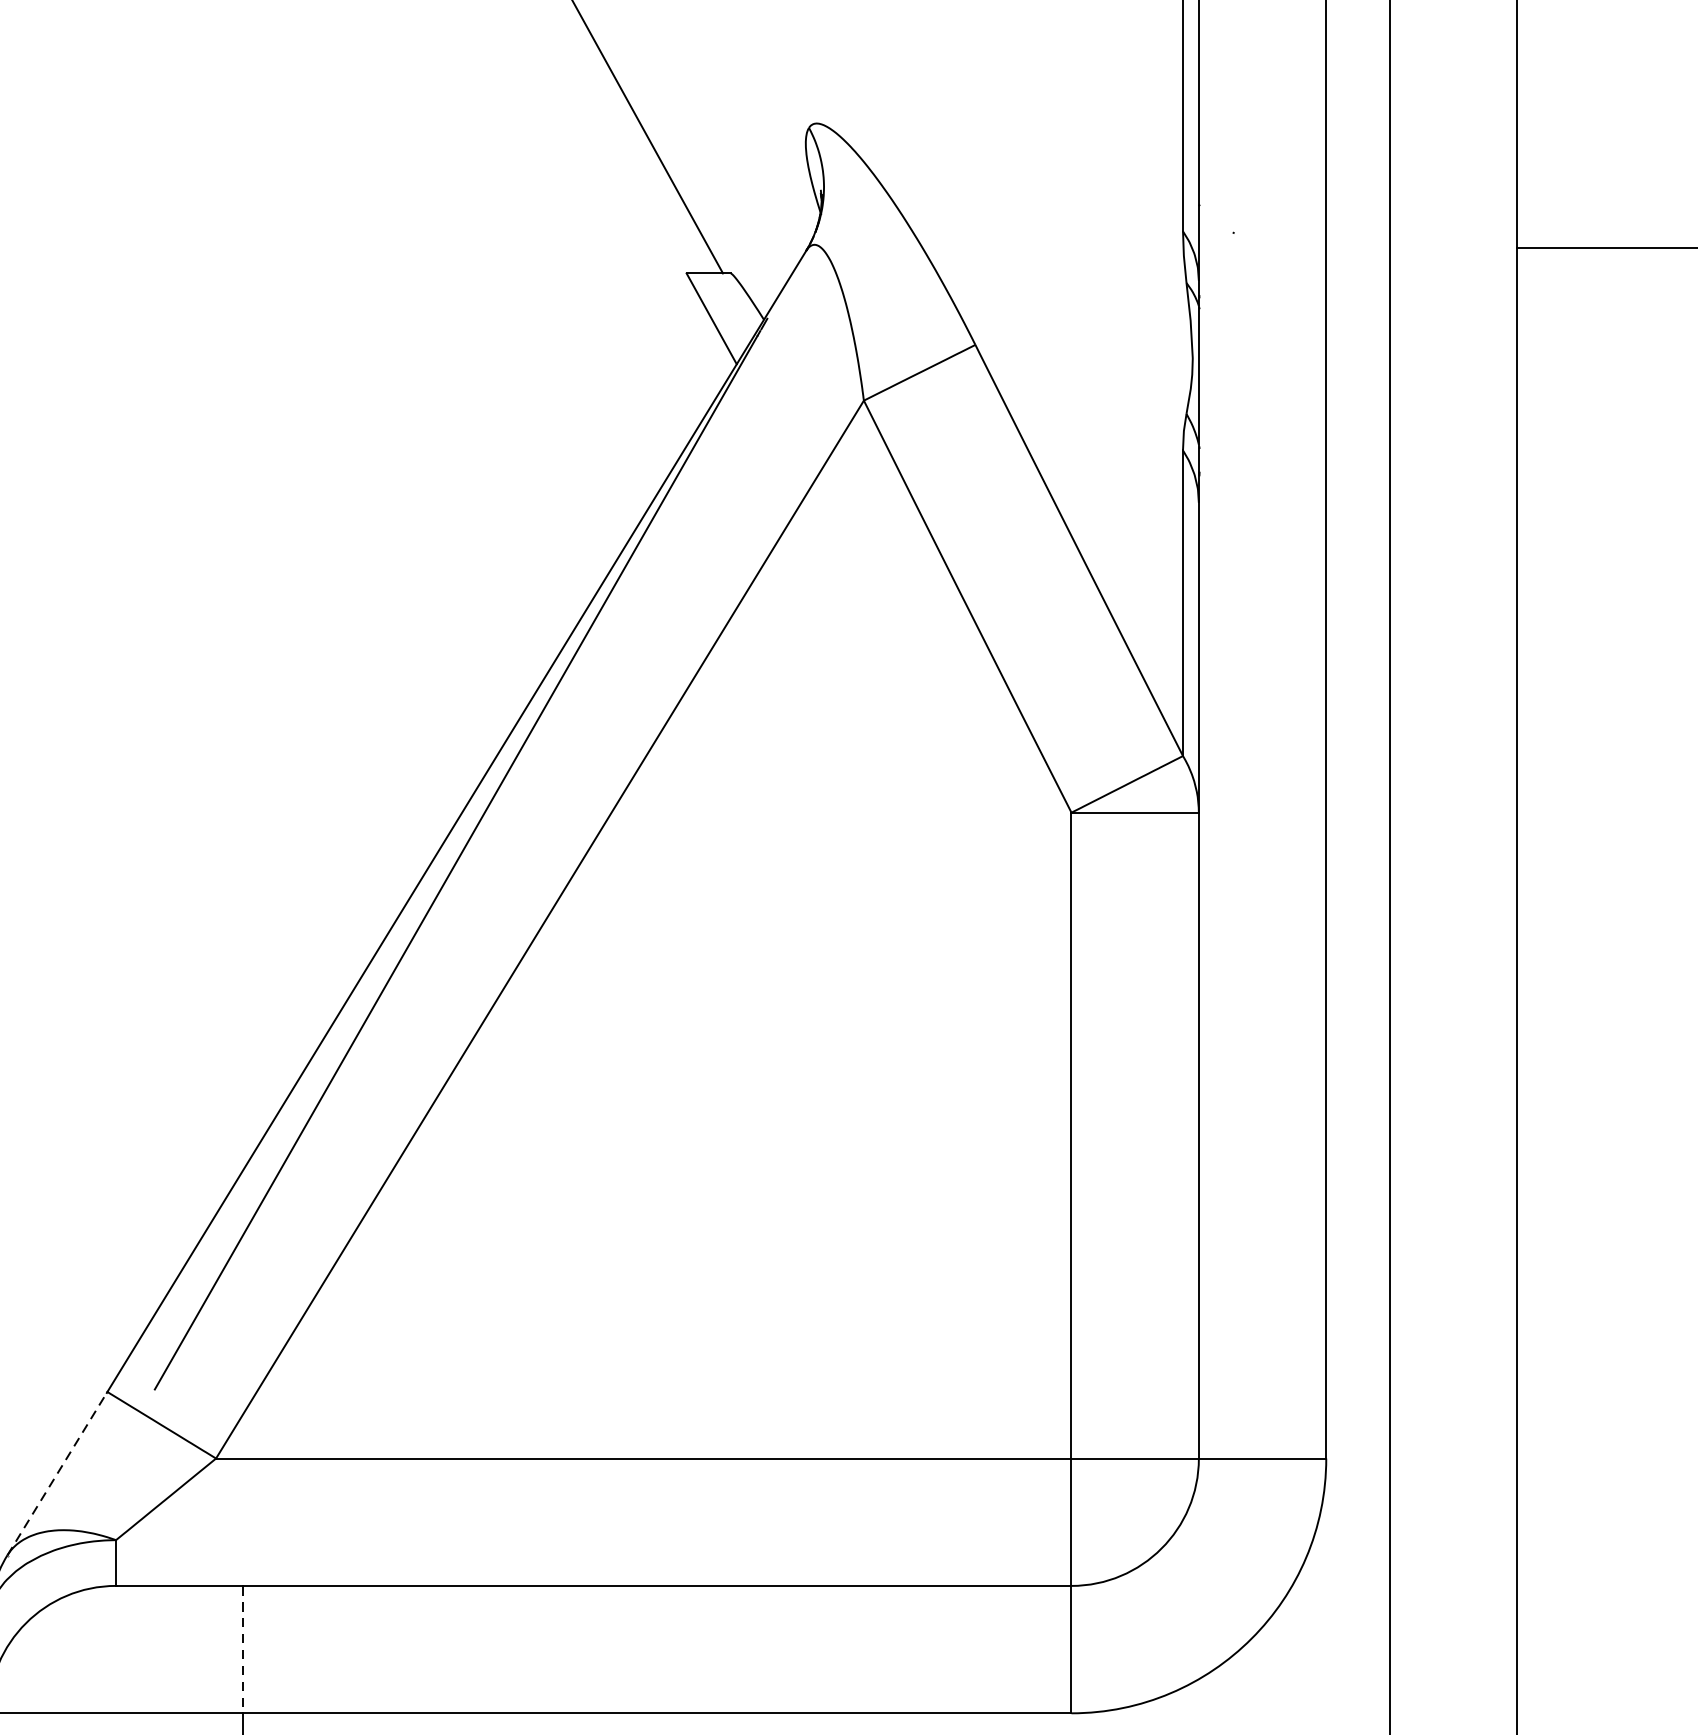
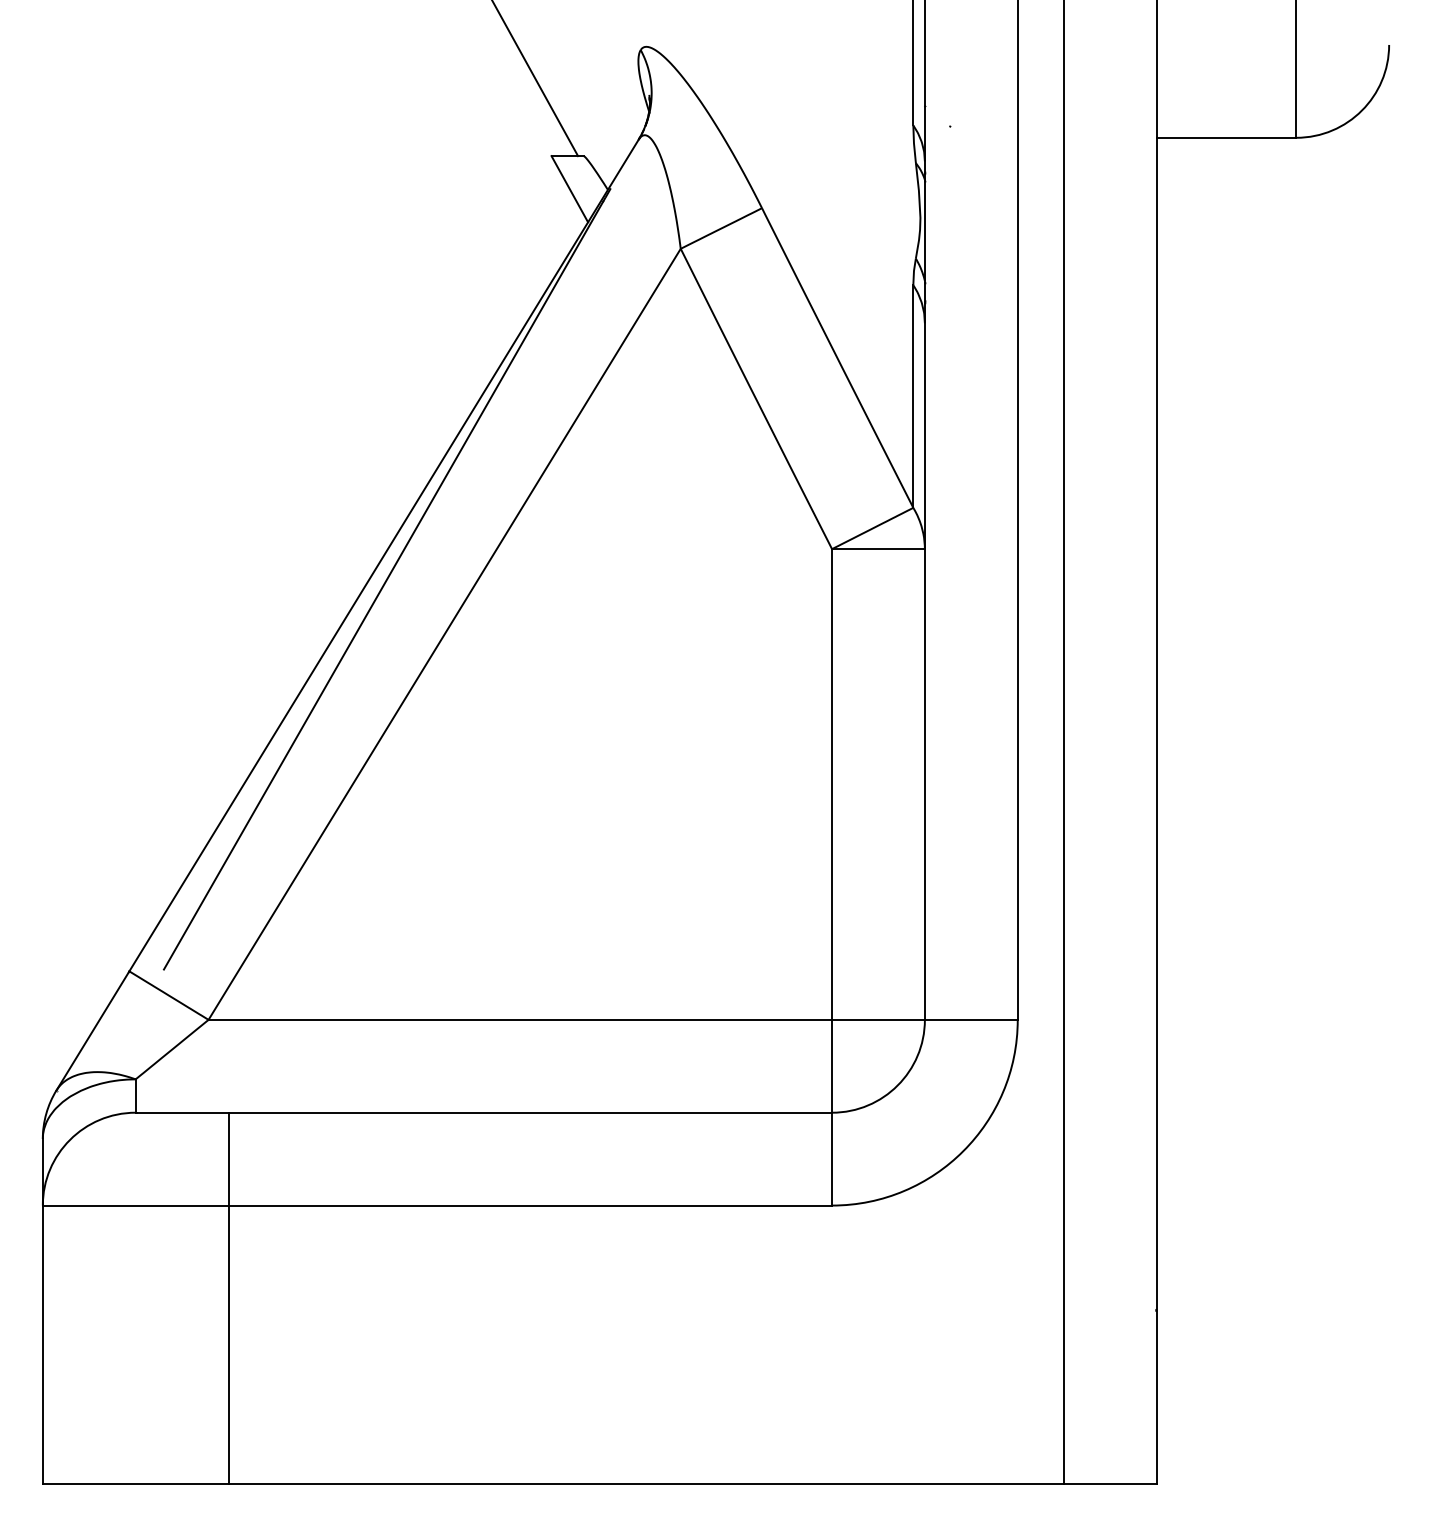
line: (56, 1473) -> (92, 1030), dashed -> solid
line: (243, 1650) -> (228, 1159), dashed -> solid

